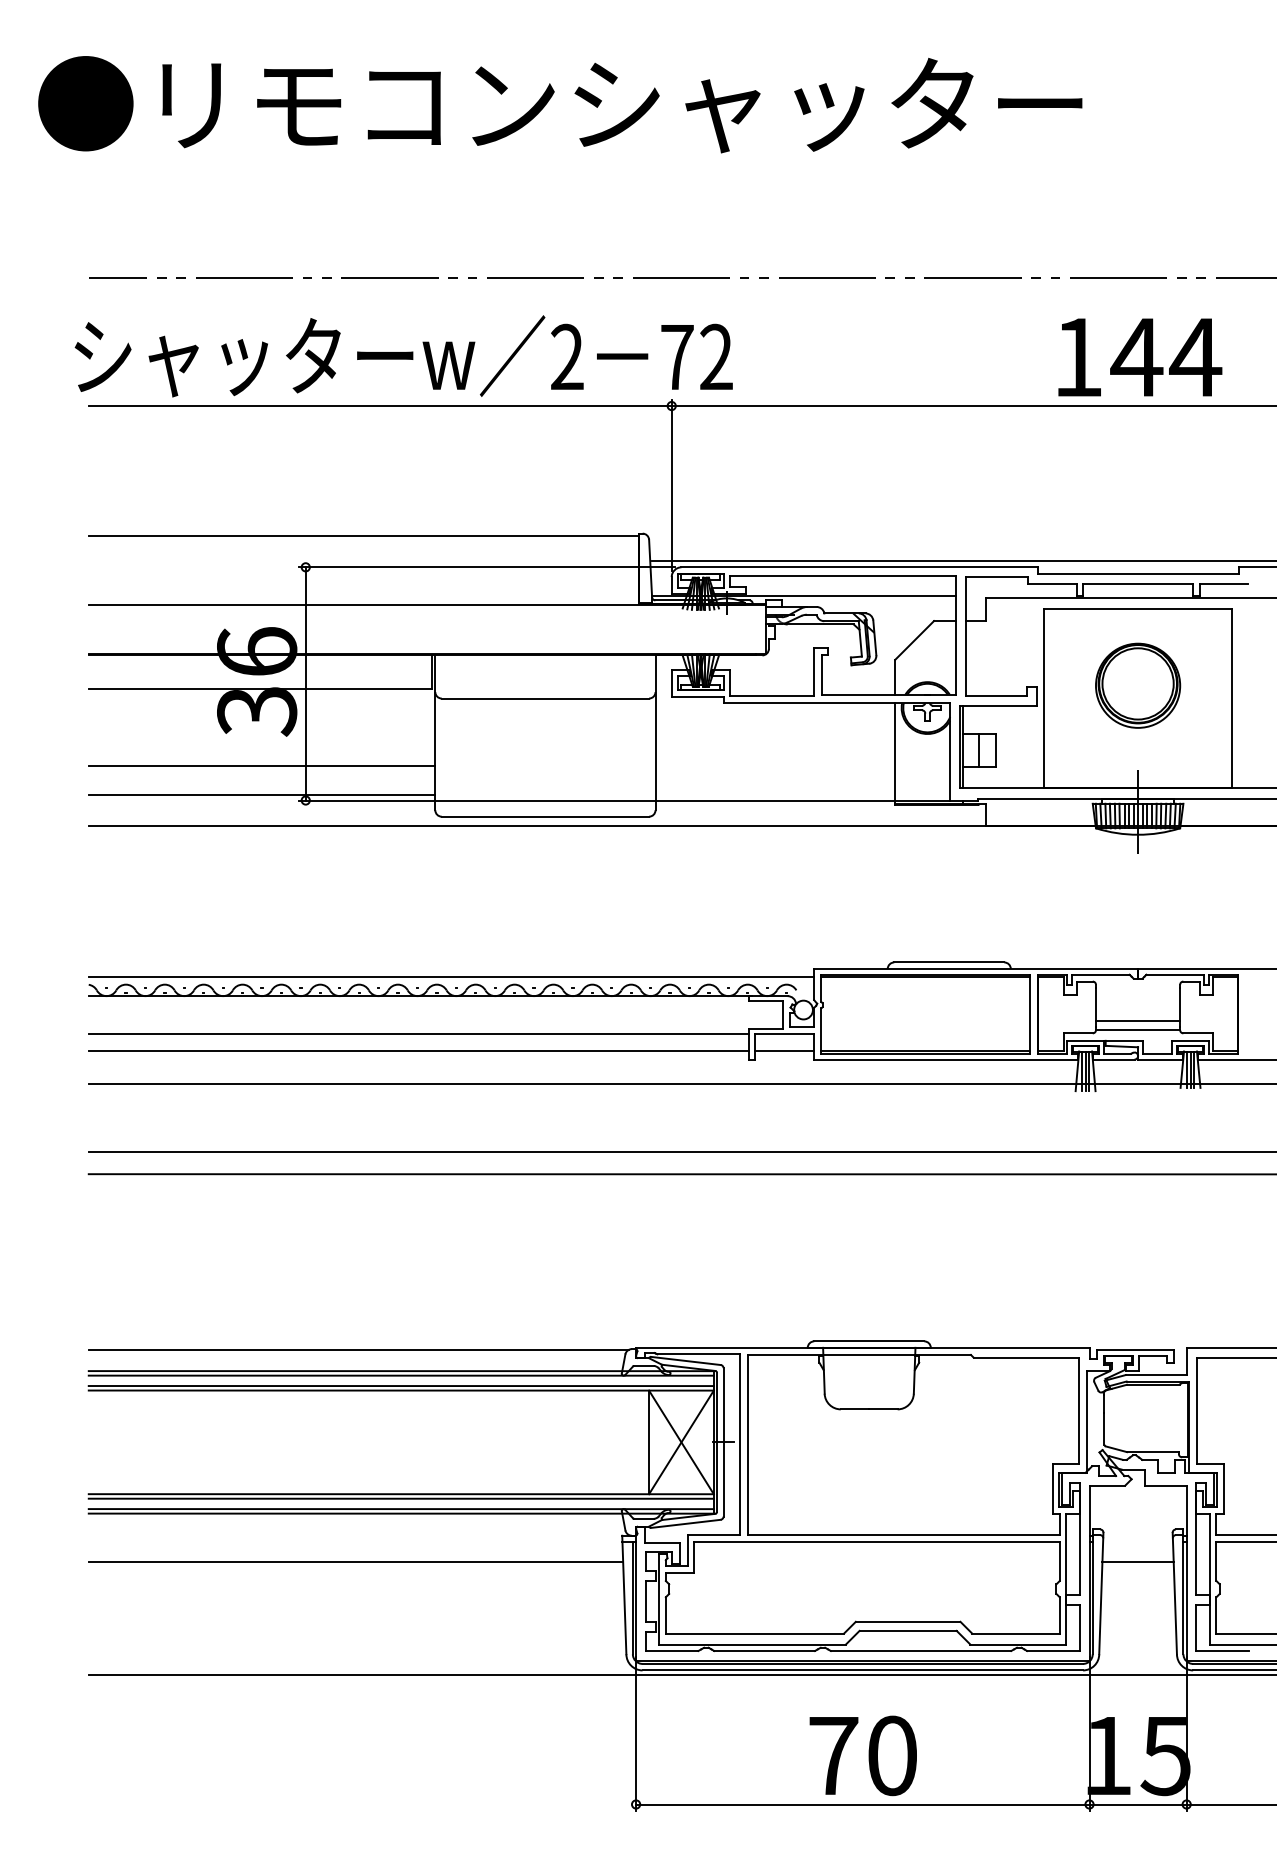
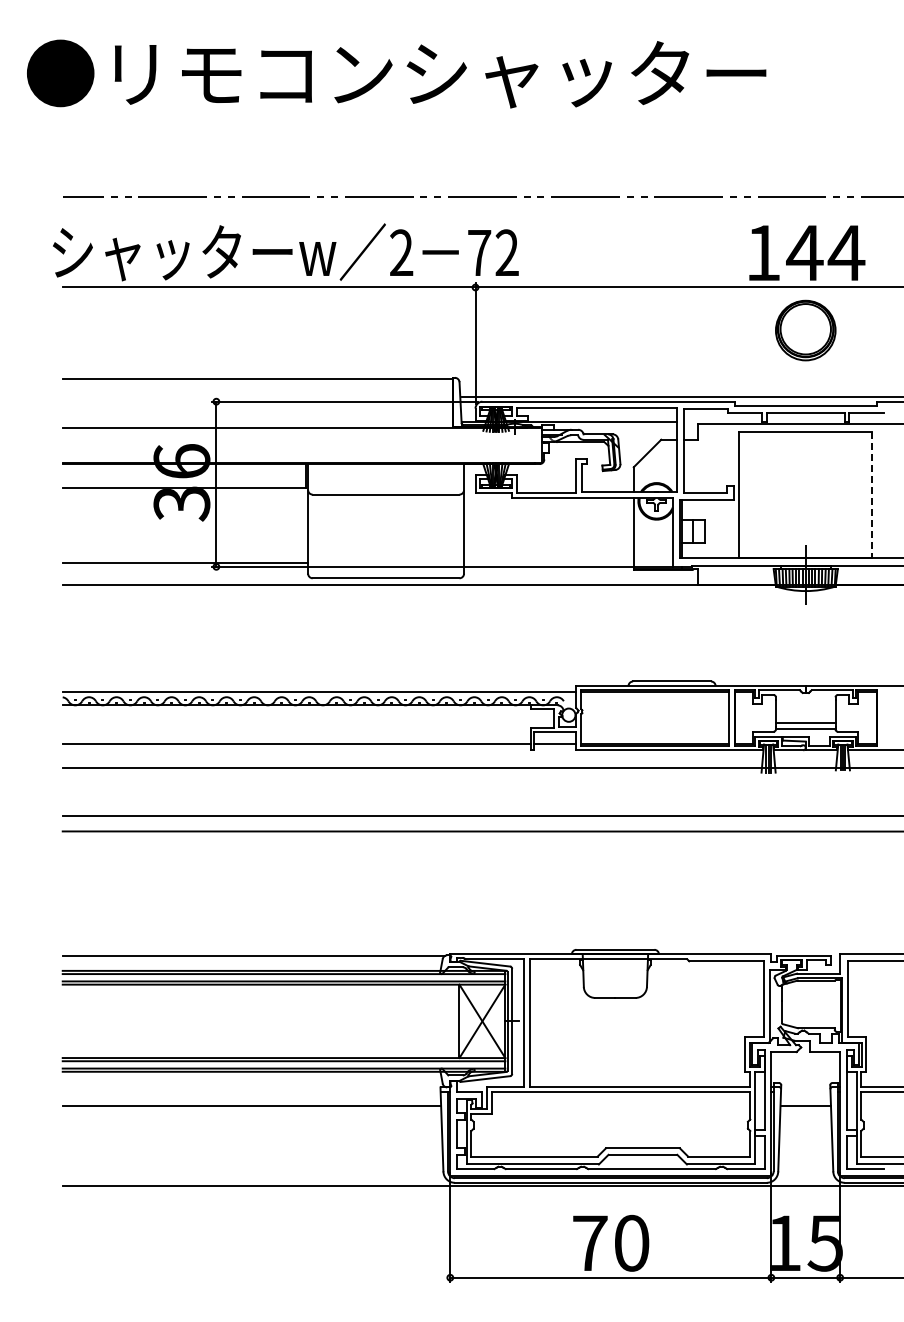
part: (1137, 685) -> (805, 330), moved
line: (1232, 699) -> (872, 495), solid -> dashed
line: (262, 766) -> (185, 542), removed
line: (418, 1034) -> (296, 732), removed

